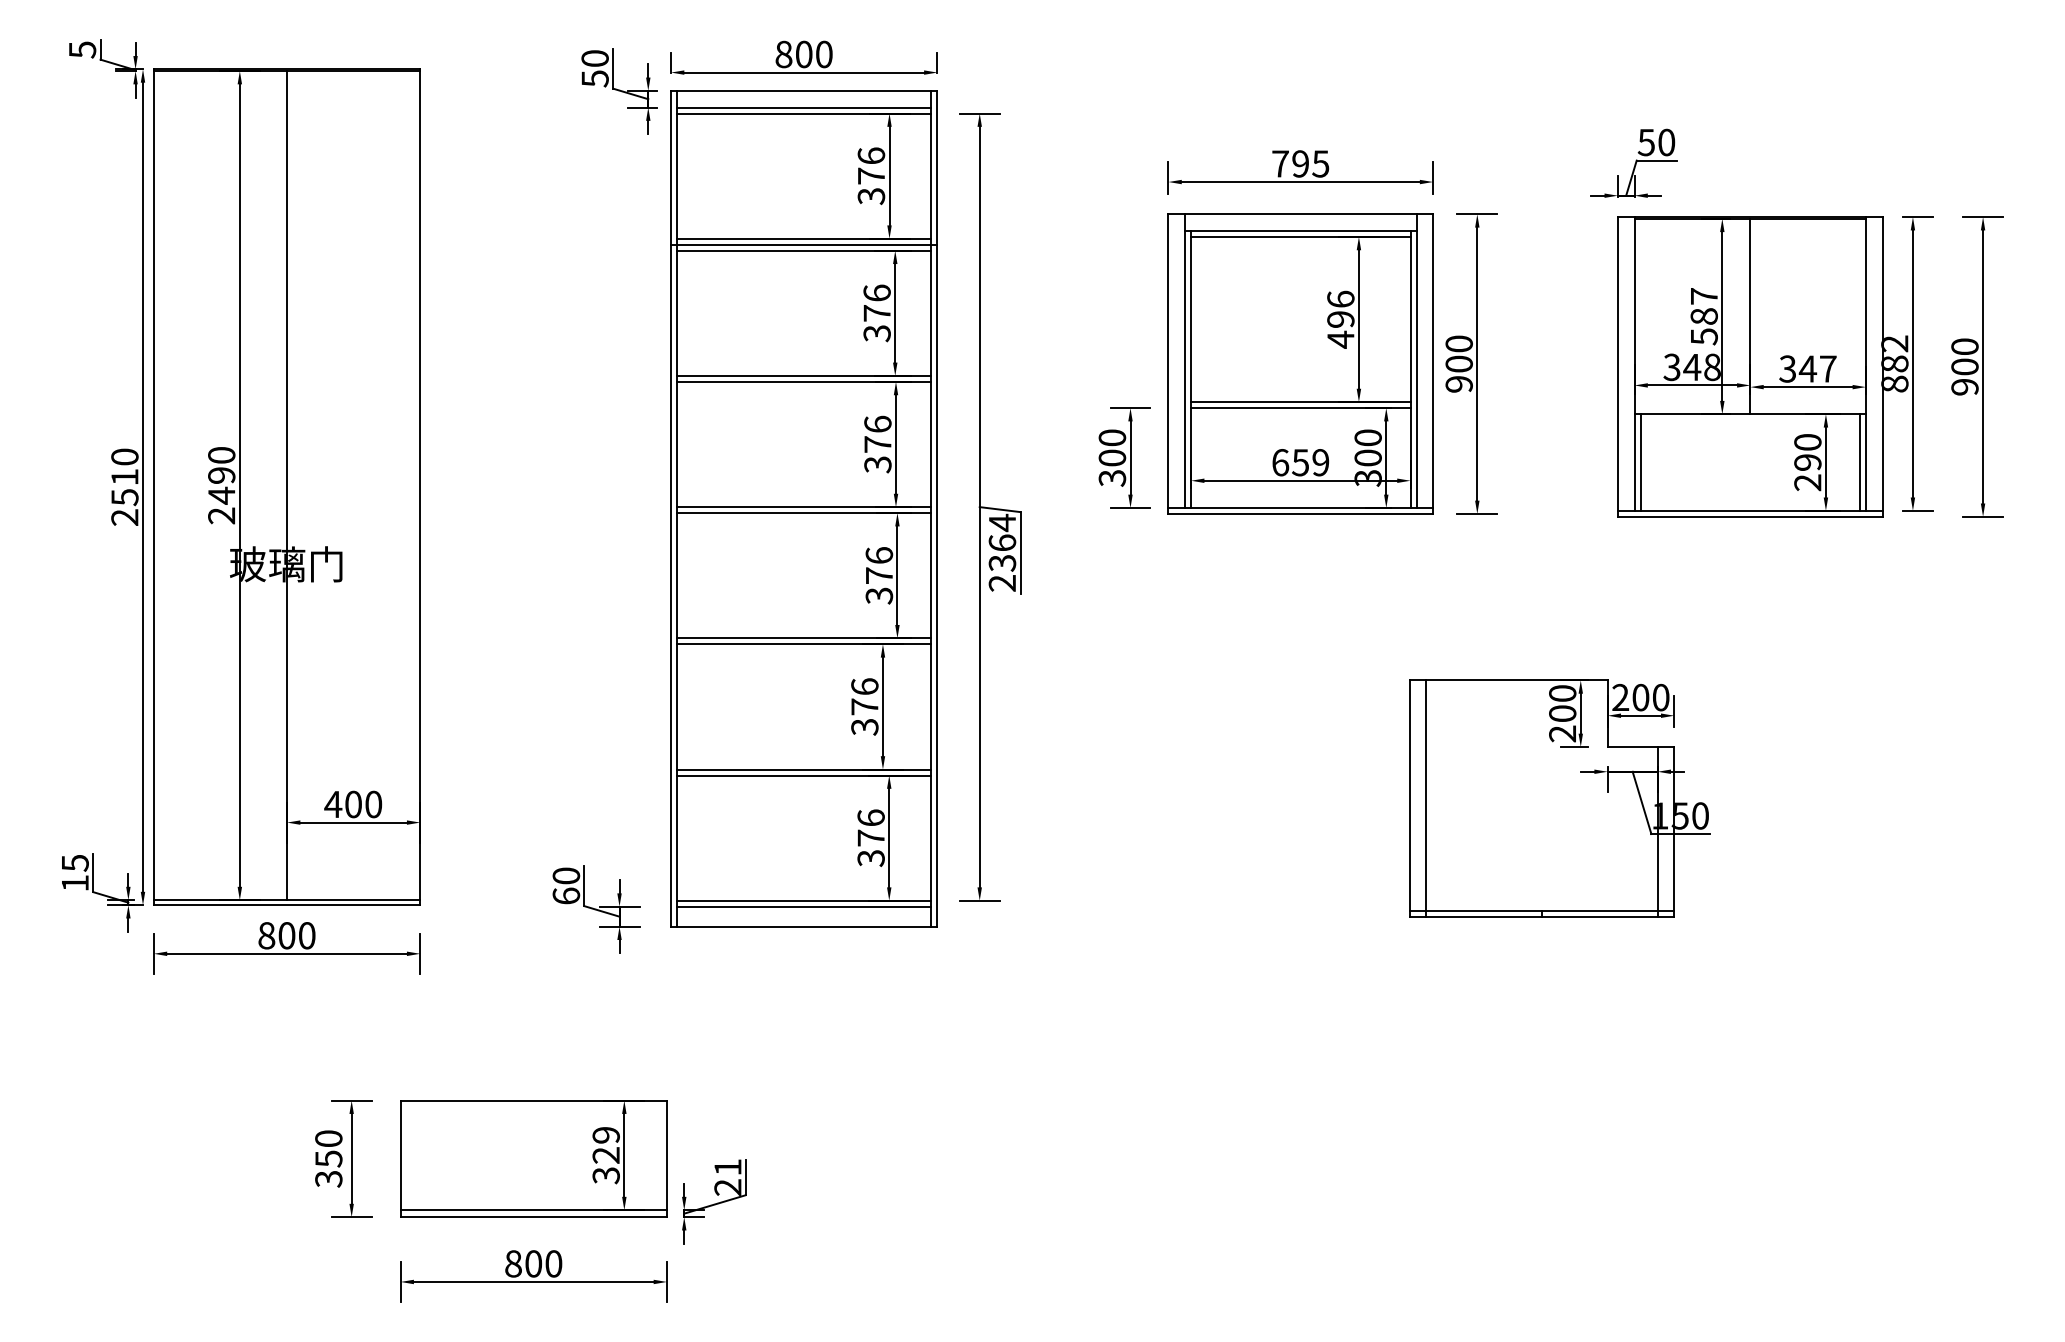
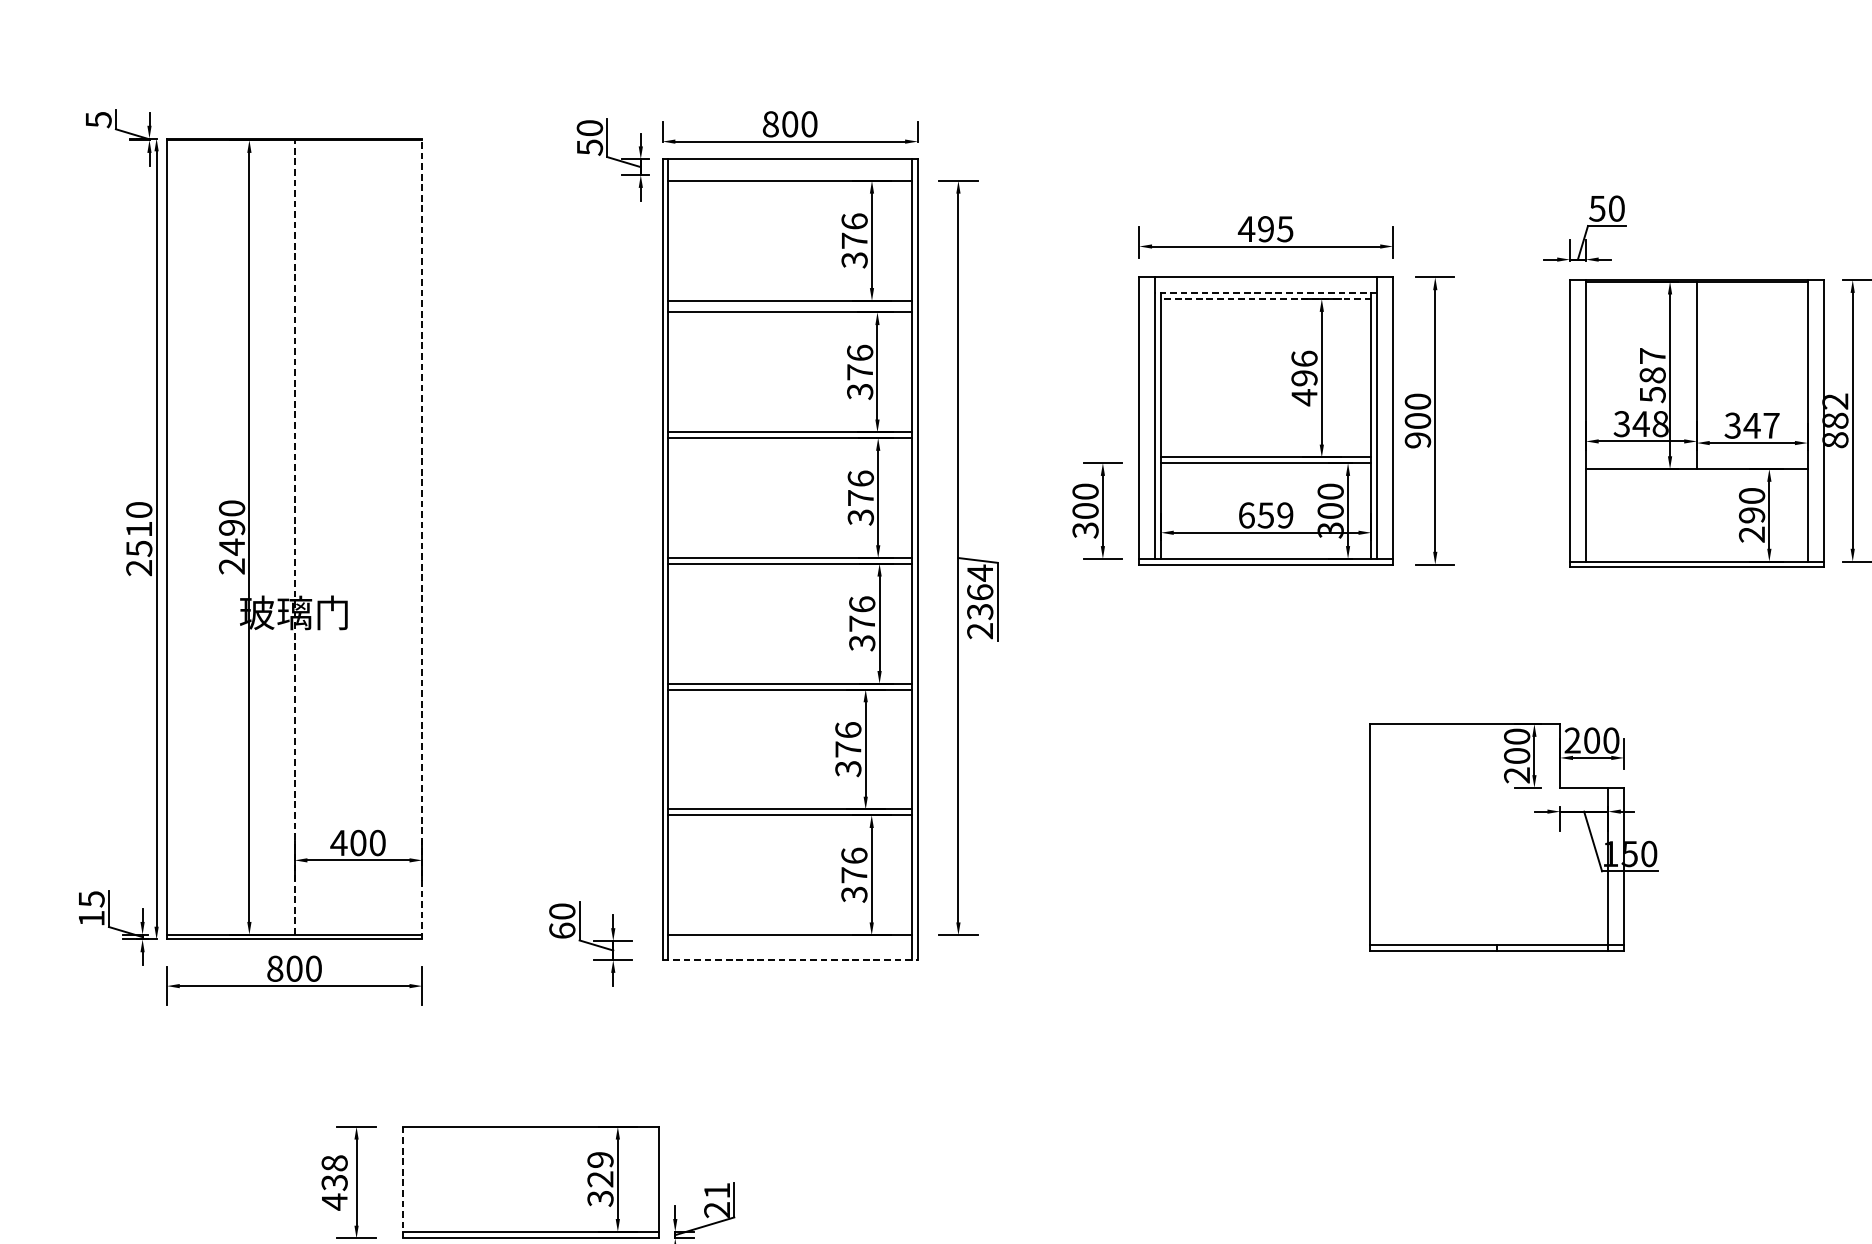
line: (804, 107) -> (790, 175), removed
text: (1280, 163) -> (1246, 228), 795 -> 495
line: (1300, 230) -> (1265, 292), solid -> dashed
line: (1300, 236) -> (1265, 298), solid -> dashed
line: (804, 244) -> (790, 306), removed
line: (1640, 462) -> (1591, 515), removed
line: (1859, 462) -> (1801, 515), removed
line: (287, 485) -> (295, 537), solid -> dashed
line: (420, 487) -> (422, 539), solid -> dashed
line: (1426, 798) -> (1386, 837), removed
line: (804, 906) -> (790, 940), removed
line: (804, 926) -> (790, 959), solid -> dashed
text: (328, 1159) -> (334, 1183), 350 -> 438
line: (400, 1159) -> (403, 1183), solid -> dashed

